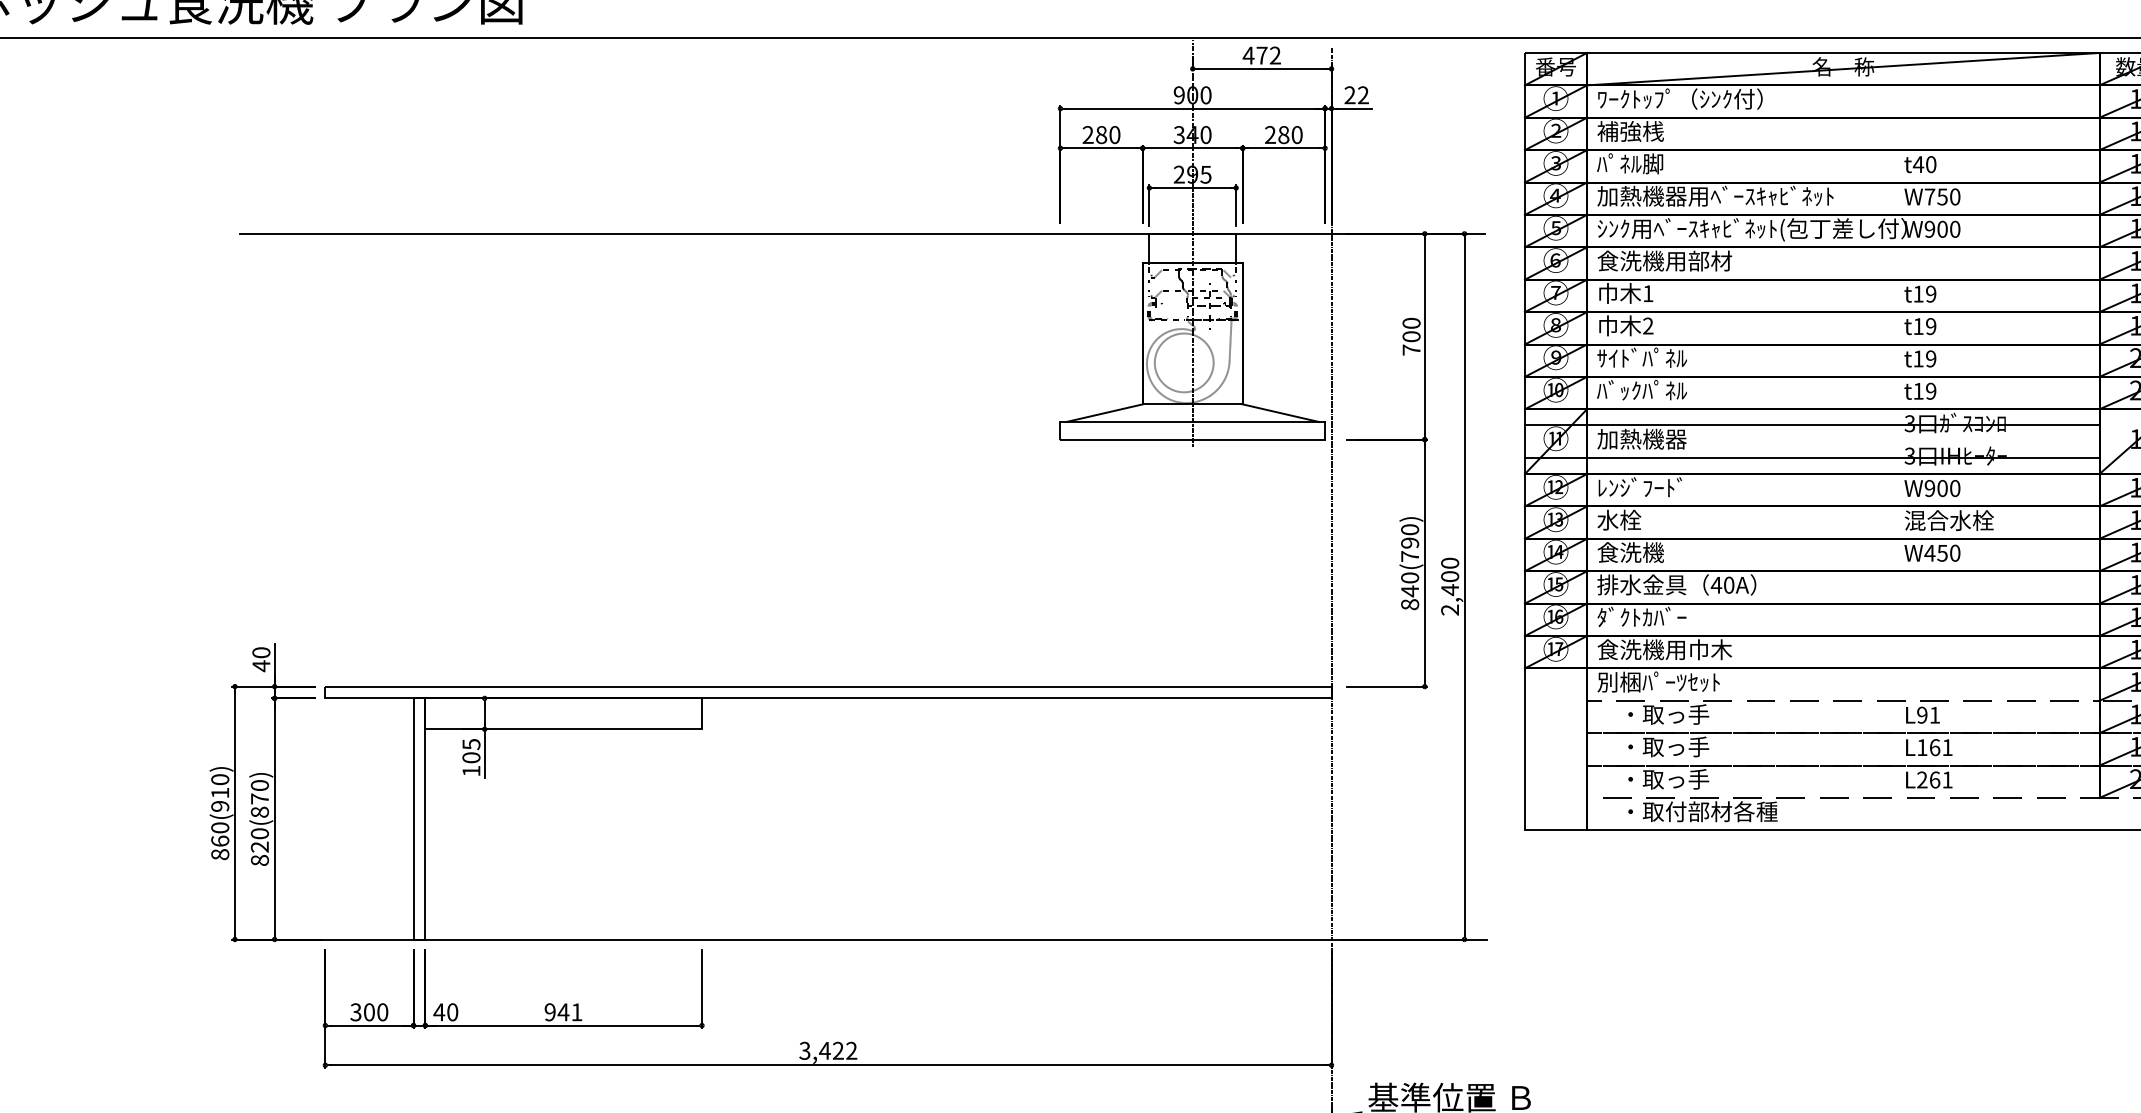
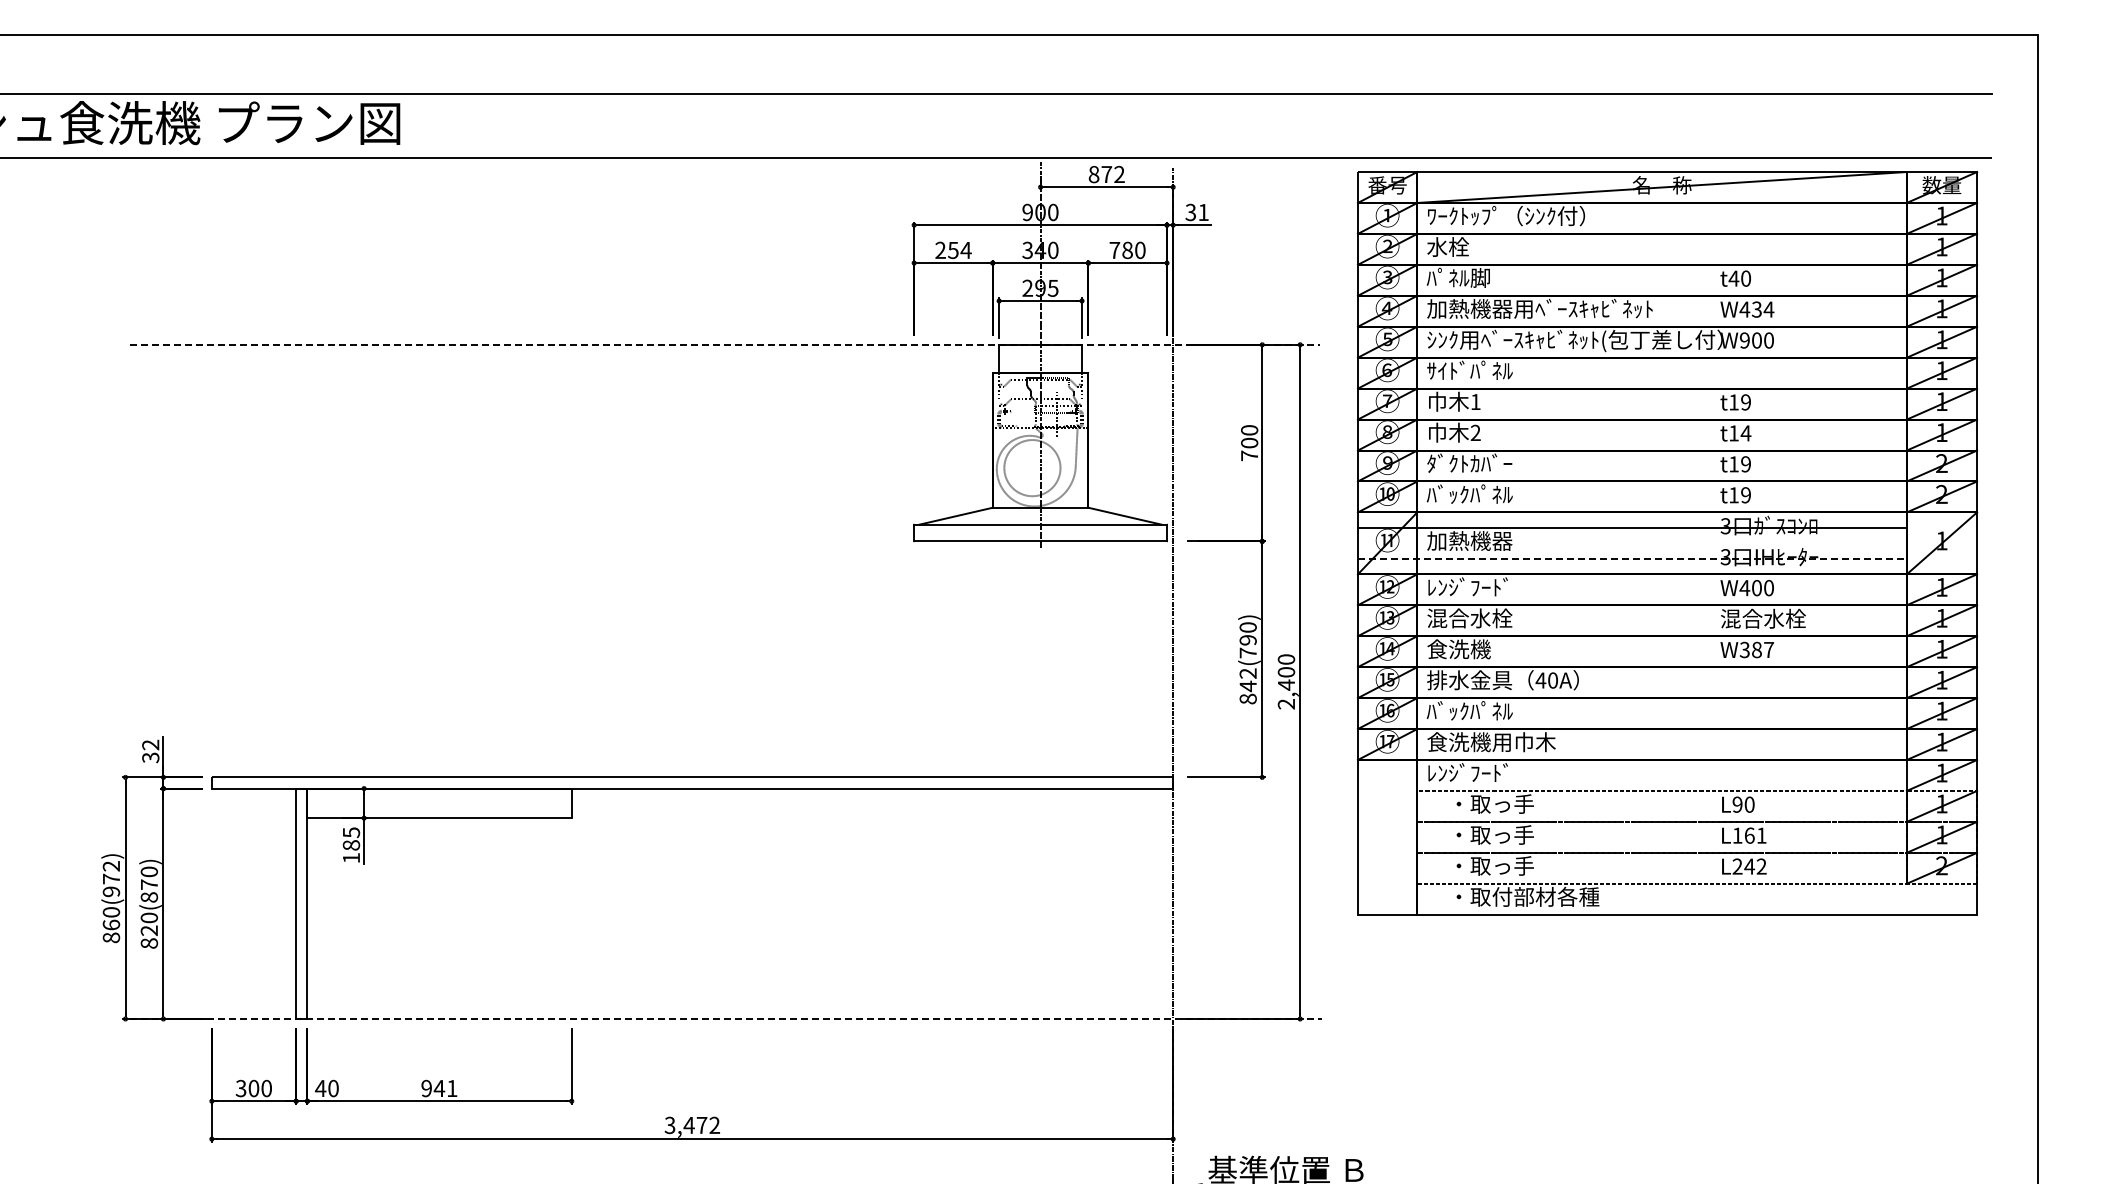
text: (1248, 55) -> (1093, 174), 472 -> 872
text: (1355, 95) -> (1196, 212), 22 -> 31
text: (1630, 130) -> (1458, 246), 補強桟 -> 水栓
text: (1270, 134) -> (1114, 249), 280 -> 780
text: (1107, 135) -> (959, 250), 280 -> 254
text: (1942, 196) -> (1756, 309), W750 -> W434
line: (862, 233) -> (725, 344), solid -> dashed
text: (1664, 260) -> (1491, 370), 食洗機用部材 -> ｻｲﾄﾞﾊﾟﾈﾙ
text: (1930, 326) -> (1745, 433), t19 -> t14
text: (1641, 357) -> (1469, 462), ｻｲﾄﾞﾊﾟﾈﾙ -> ﾀﾞｸﾄｶﾊﾞｰ
line: (1812, 457) -> (1632, 558), solid -> dashed
text: (1929, 488) -> (1744, 588), W900 -> W400
text: (1641, 520) -> (1469, 618), 水栓 -> 混合水栓
text: (1942, 552) -> (1756, 649), W450 -> W387
text: (1409, 577) -> (1247, 673), 840(790) -> 842(790)
text: (1641, 616) -> (1469, 710), ﾀﾞｸﾄｶﾊﾞｰ -> ﾊﾞｯｸﾊﾟﾈﾙ
text: (261, 659) -> (150, 751), 40 -> 32
text: (1658, 682) -> (1485, 773), 別梱ﾊﾟｰﾂｾｯﾄ -> ﾚﾝｼﾞﾌｰﾄﾞ
text: (1934, 714) -> (1749, 804), L91 -> L90
text: (471, 757) -> (351, 845), 105 -> 185
text: (1941, 779) -> (1755, 866), L261 -> L242
text: (220, 786) -> (111, 872), 860(910) -> 860(972)
line: (862, 940) -> (725, 1019), solid -> dashed
text: (837, 1049) -> (701, 1124), 3,422 -> 3,472

